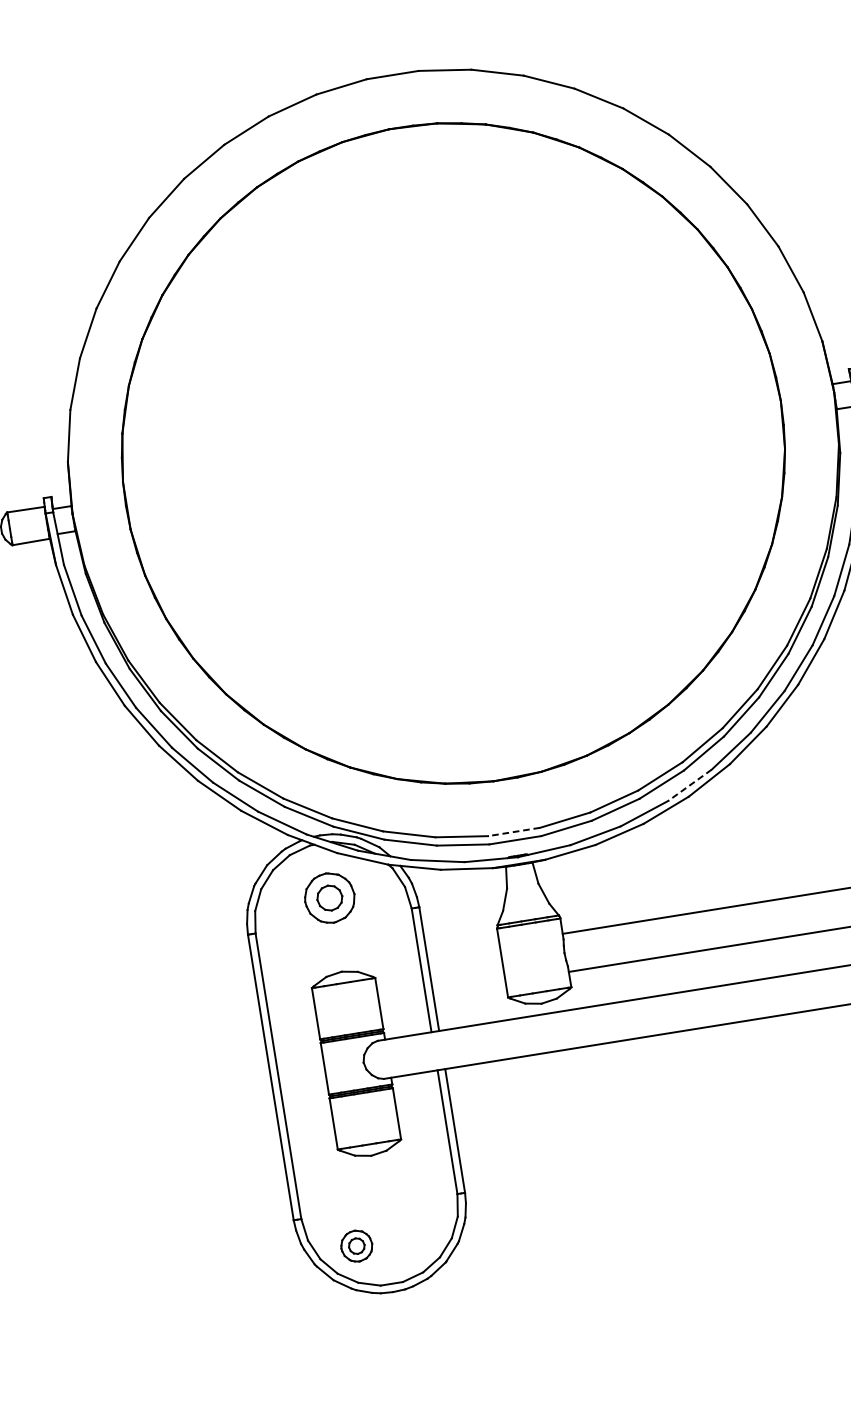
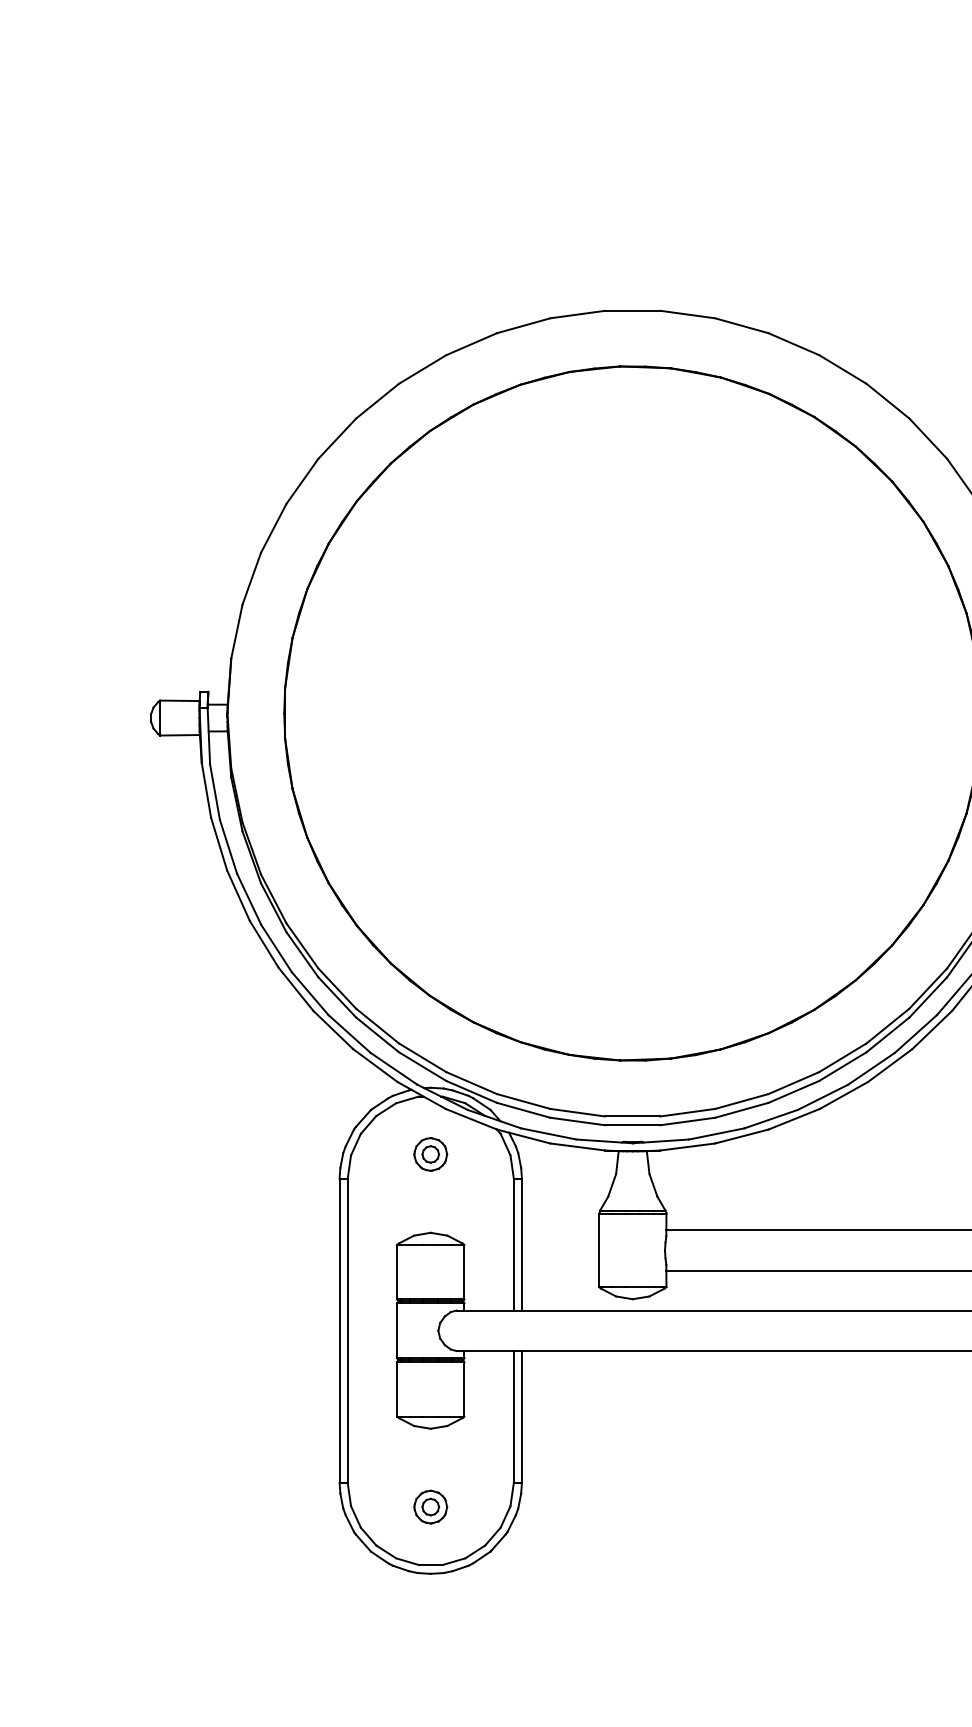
line: (689, 785) -> (822, 1097), dashed -> solid
line: (513, 832) -> (632, 1116), dashed -> solid
part: (329, 898) -> (430, 1154), size x0.62
part: (356, 1245) -> (430, 1506), moved

